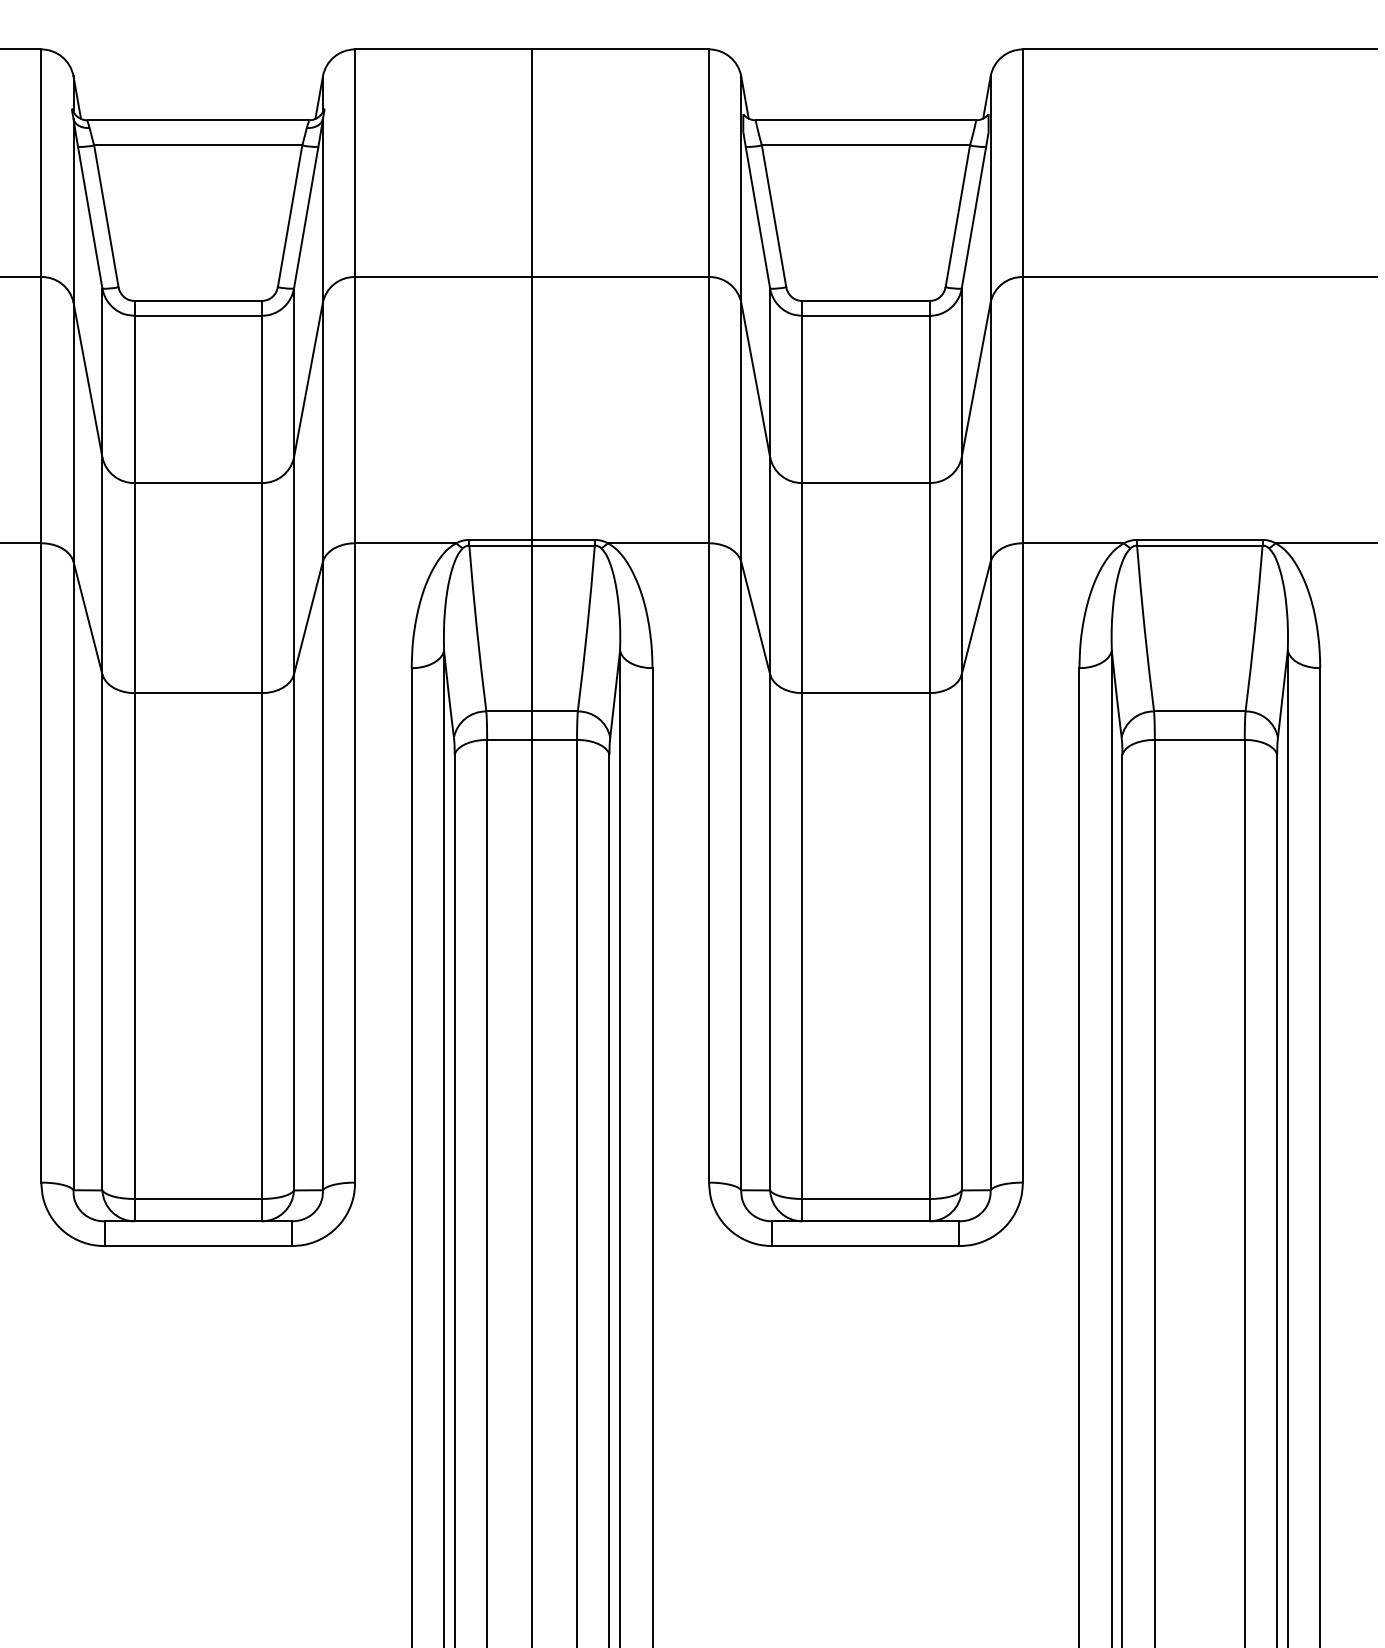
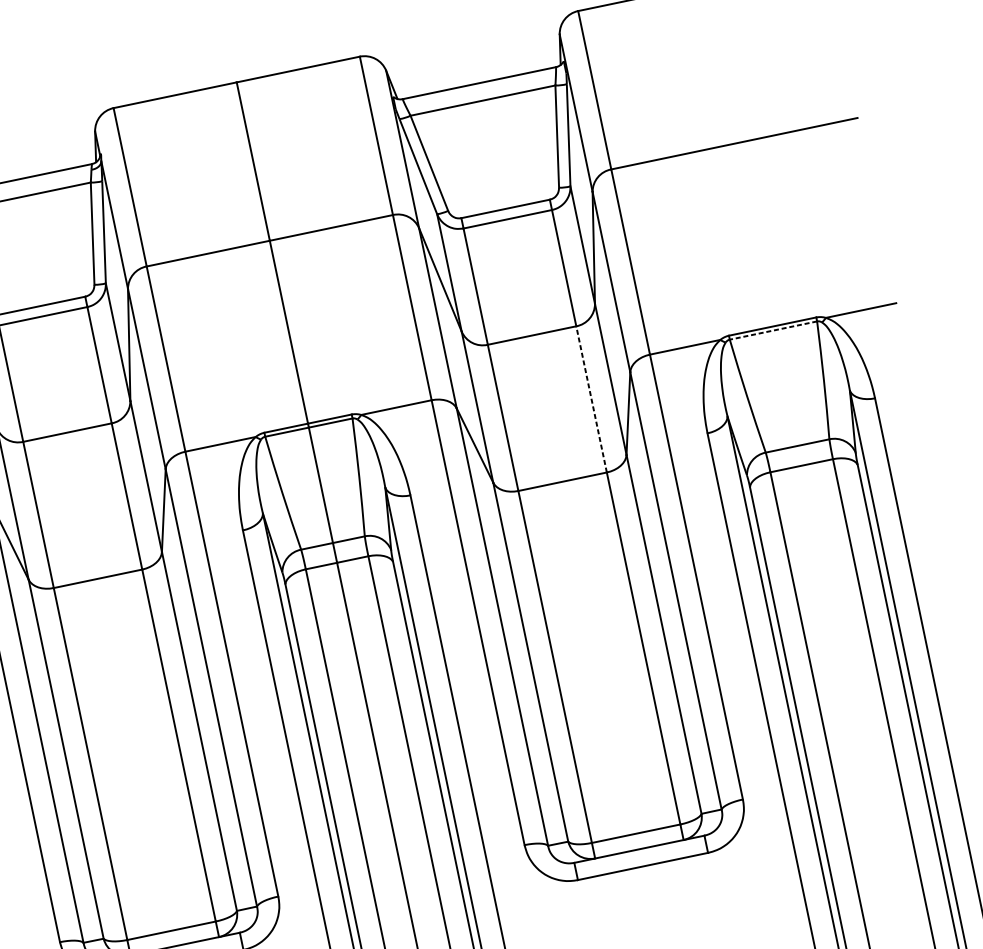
line: (1199, 545) -> (773, 330), solid -> dashed
line: (929, 587) -> (591, 399), solid -> dashed

